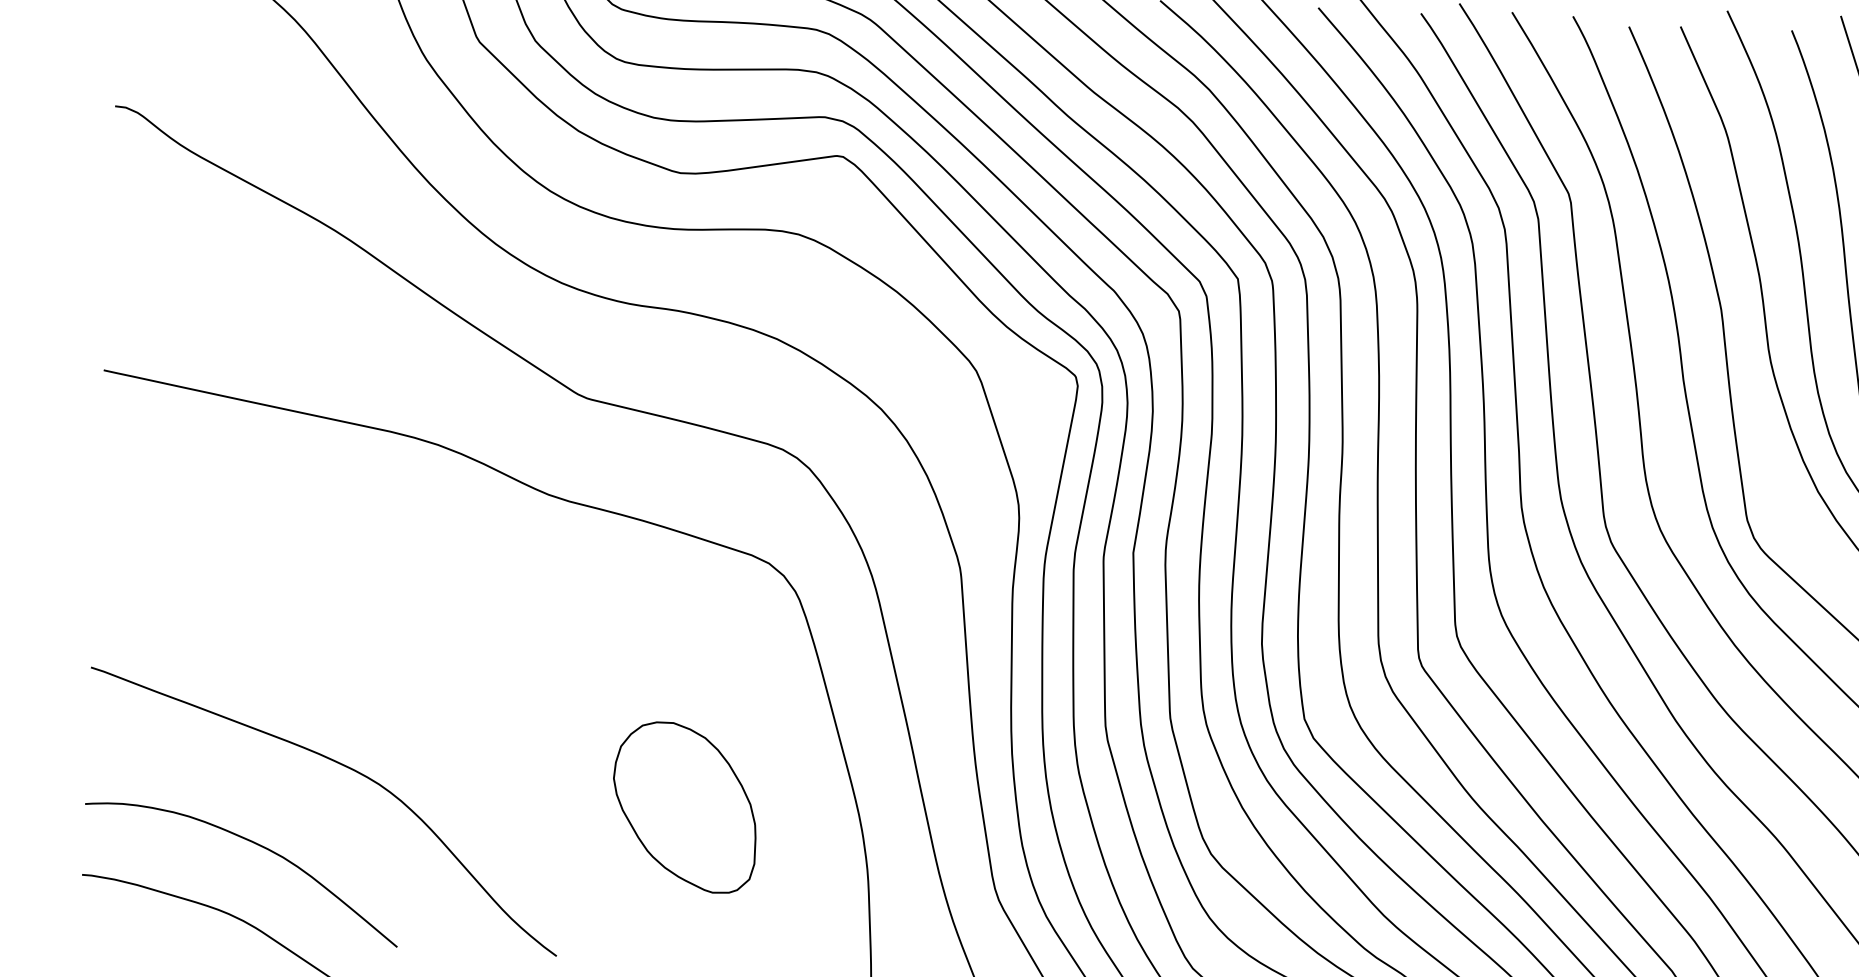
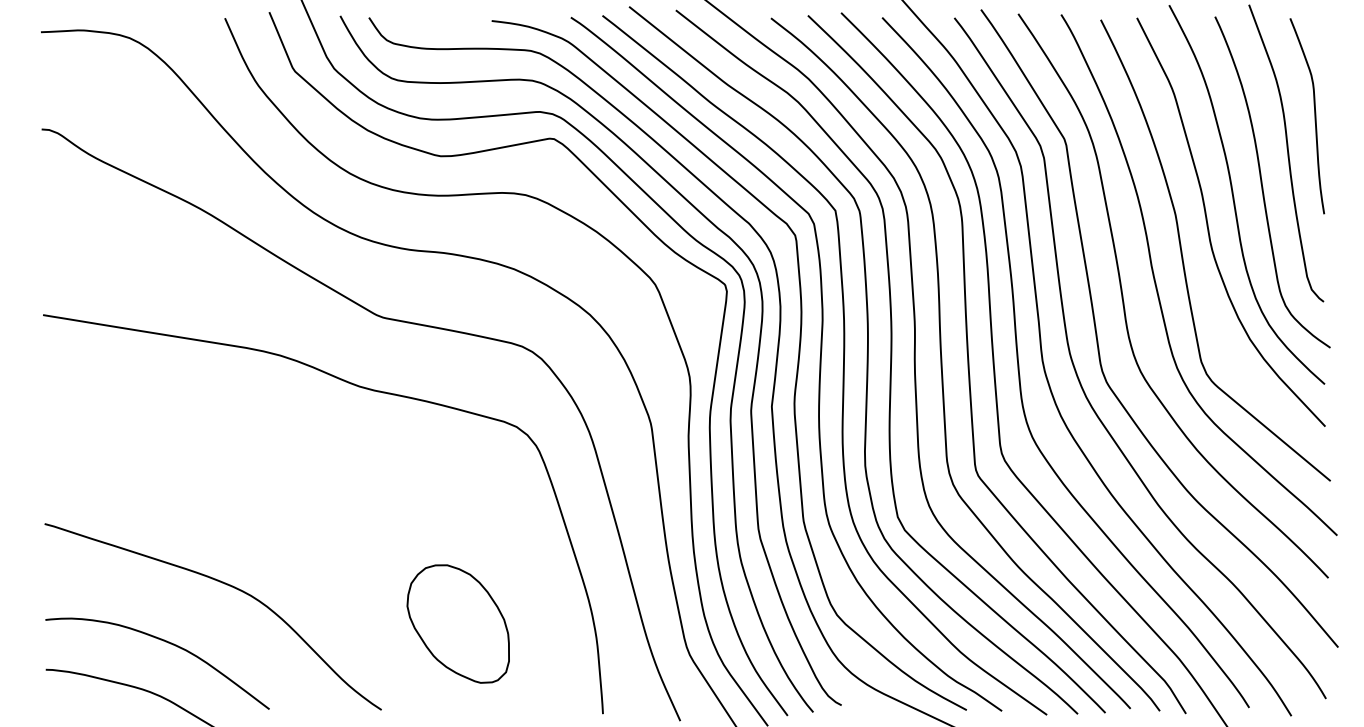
part: (683, 806) -> (457, 623), moved

